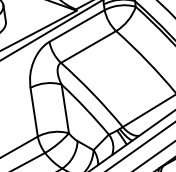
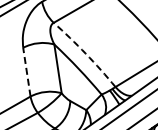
arc: (93, 93) -> (86, 53), solid -> dashed
line: (34, 112) -> (27, 72), solid -> dashed

